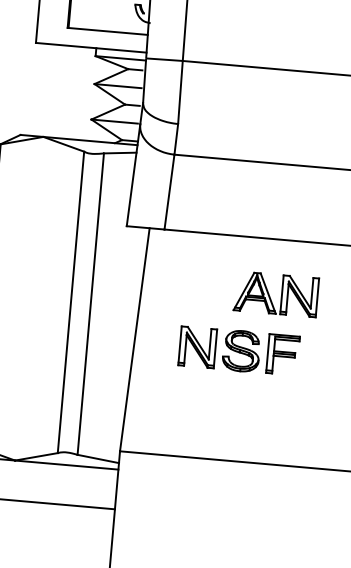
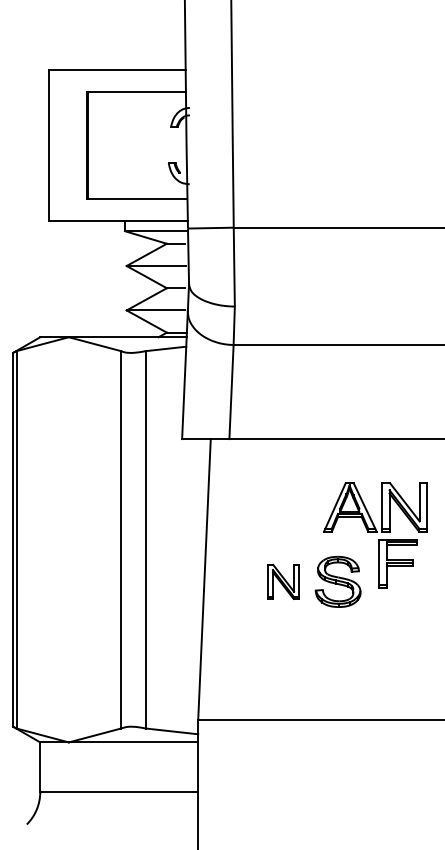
part: (197, 347) -> (283, 581), size x0.7
part: (282, 354) -> (397, 563), moved

